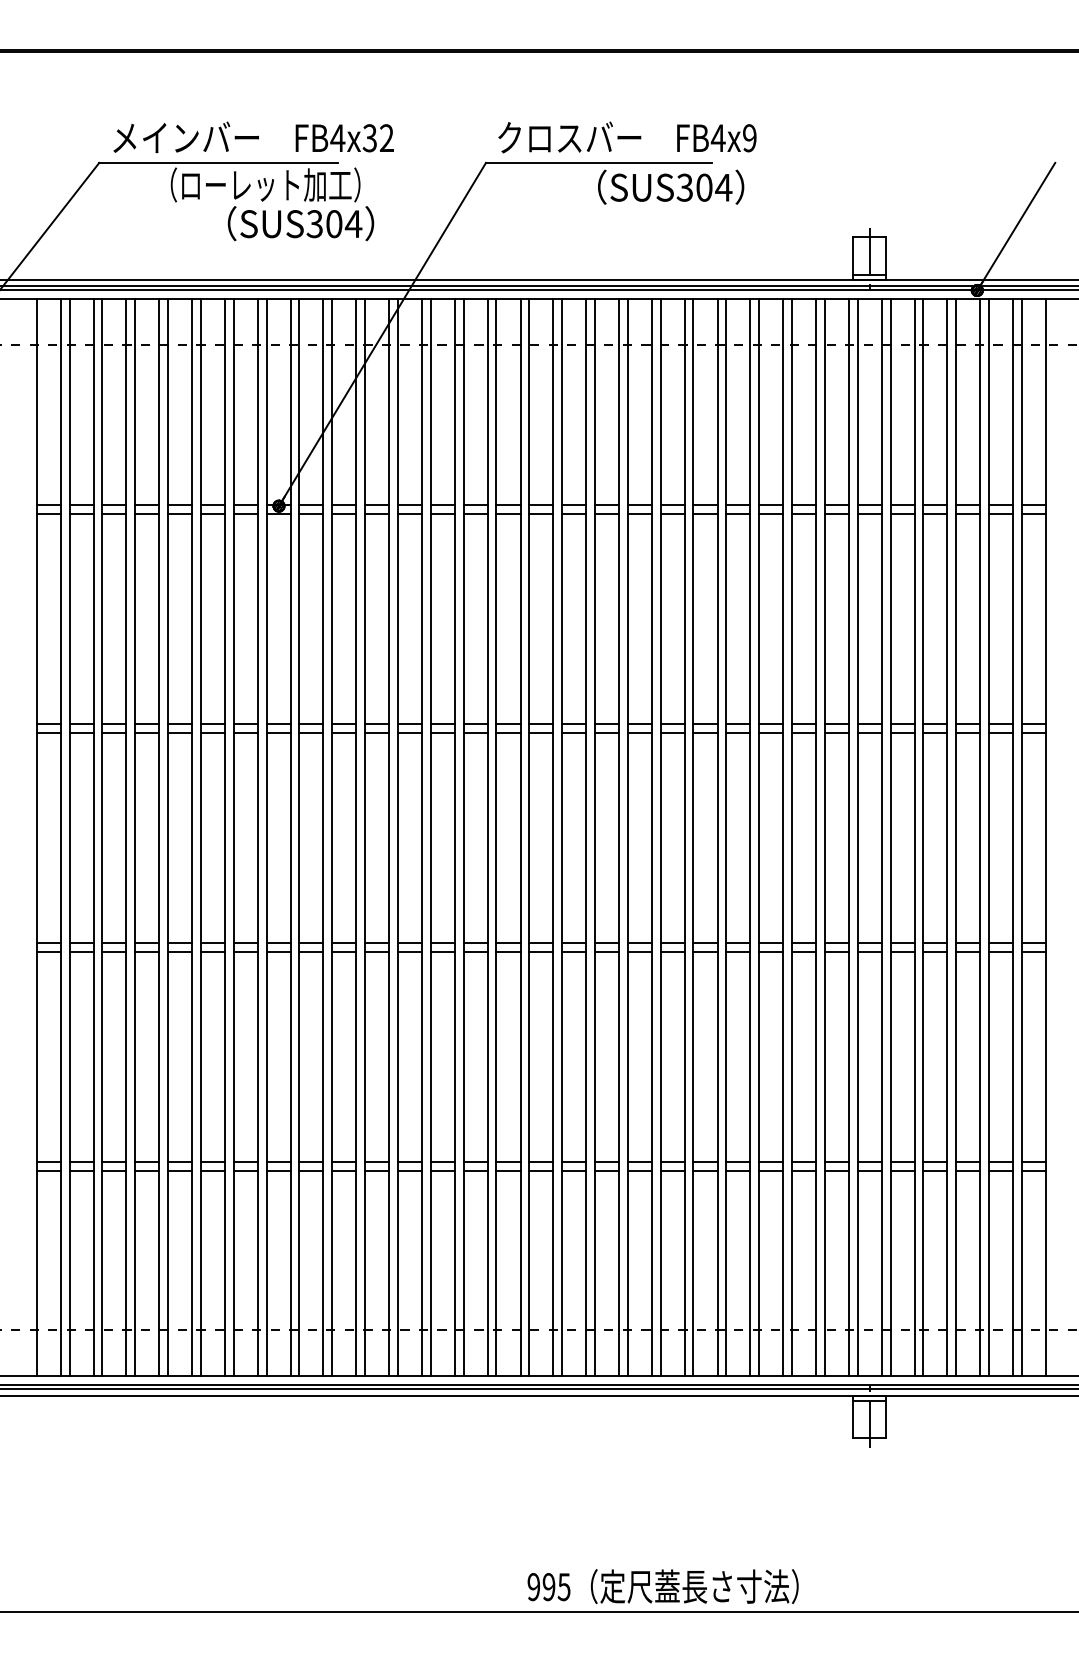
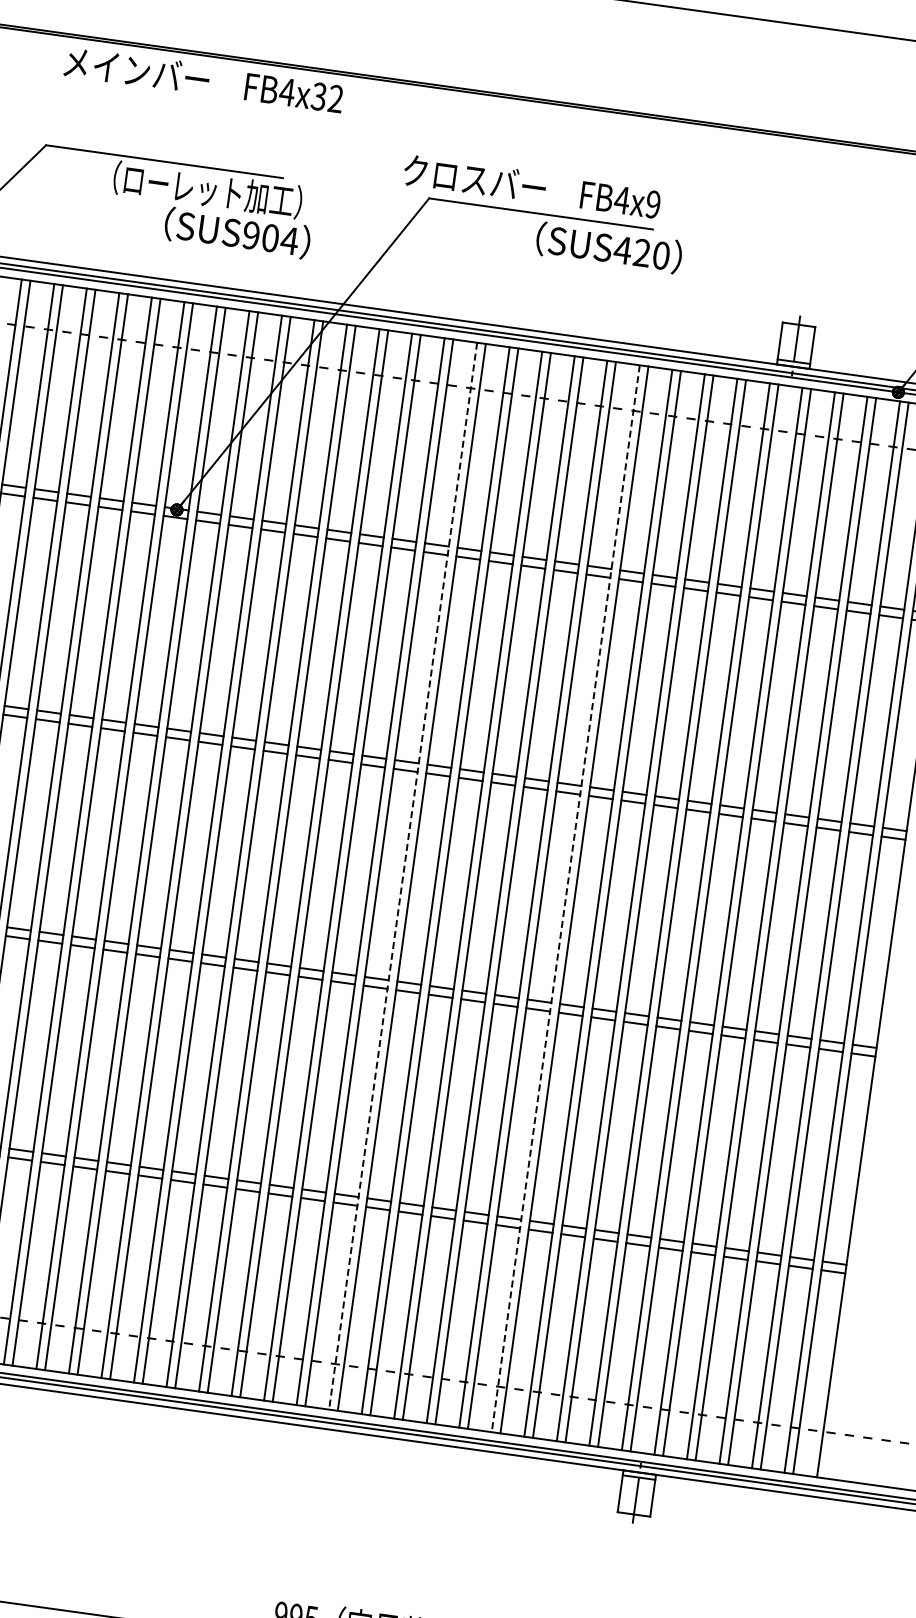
text: (253, 136) -> (203, 78), moved
text: (627, 137) -> (532, 187), moved
text: (704, 187) -> (642, 252), SUS304 -> SUS420
text: (314, 224) -> (250, 235), SUS304 -> SUS904
line: (553, 837) -> (403, 875), solid -> dashed
line: (717, 837) -> (565, 898), solid -> dashed

